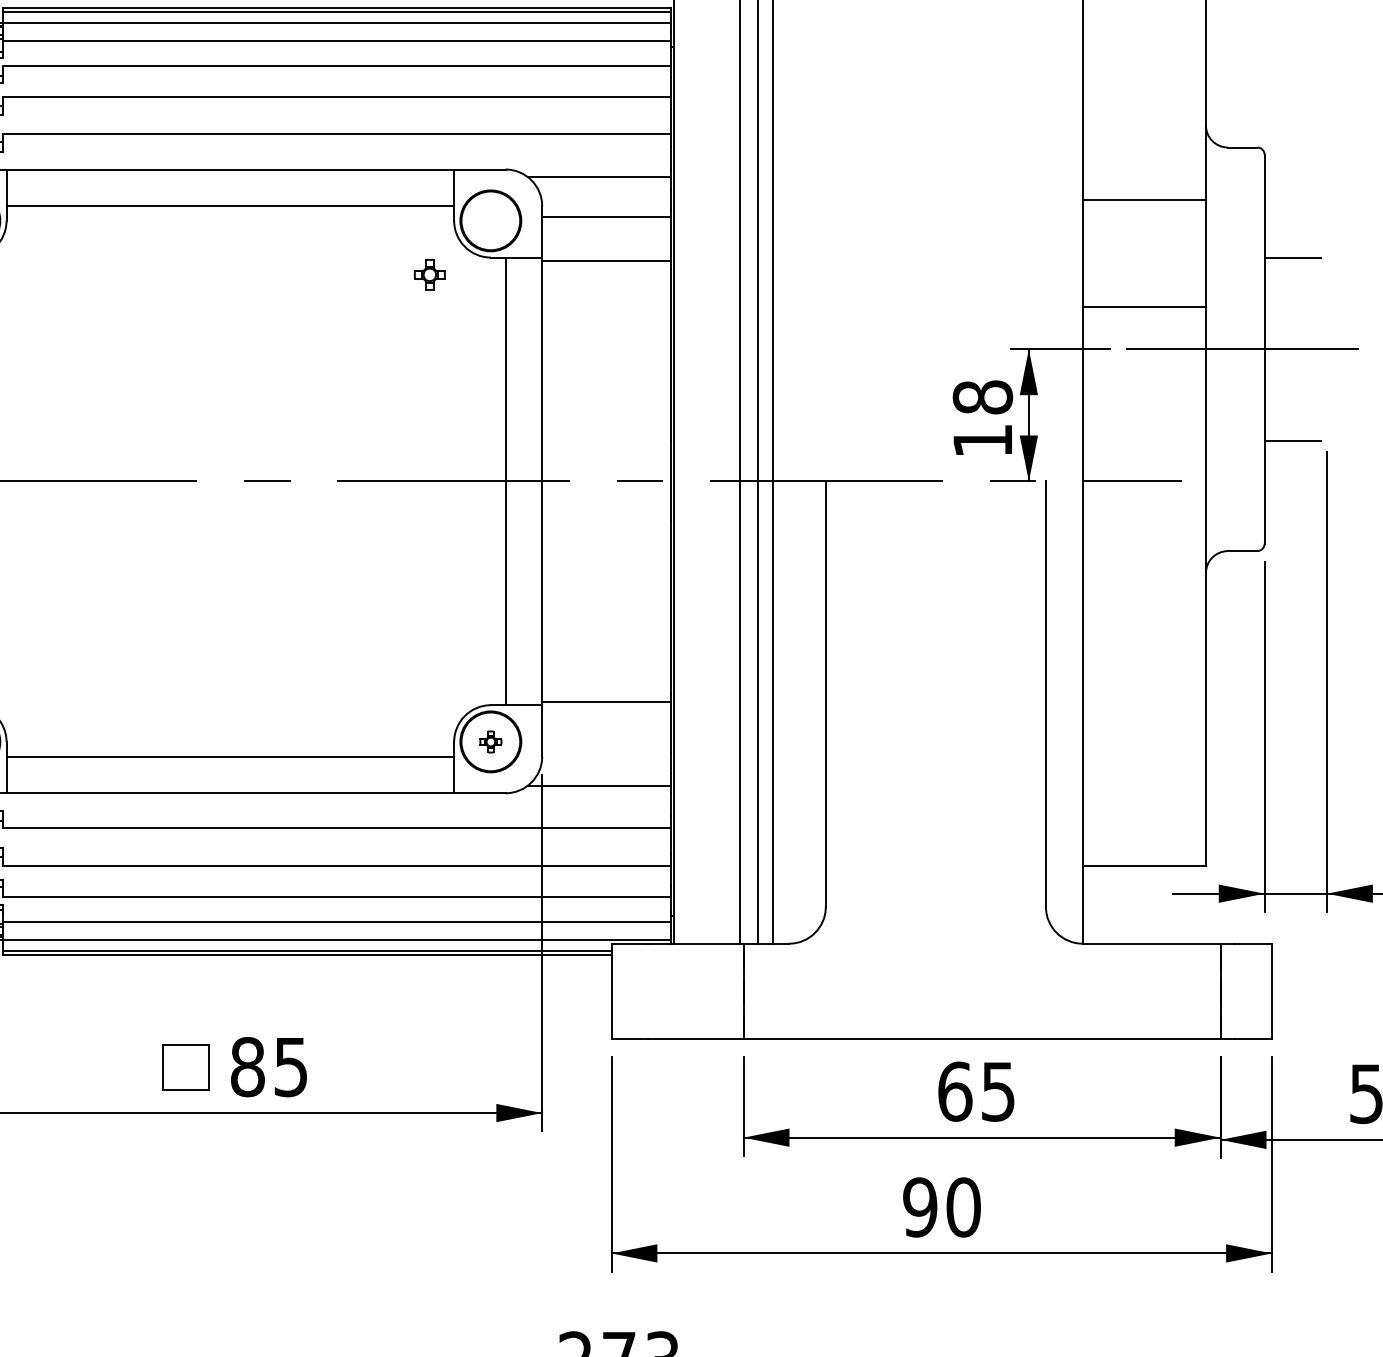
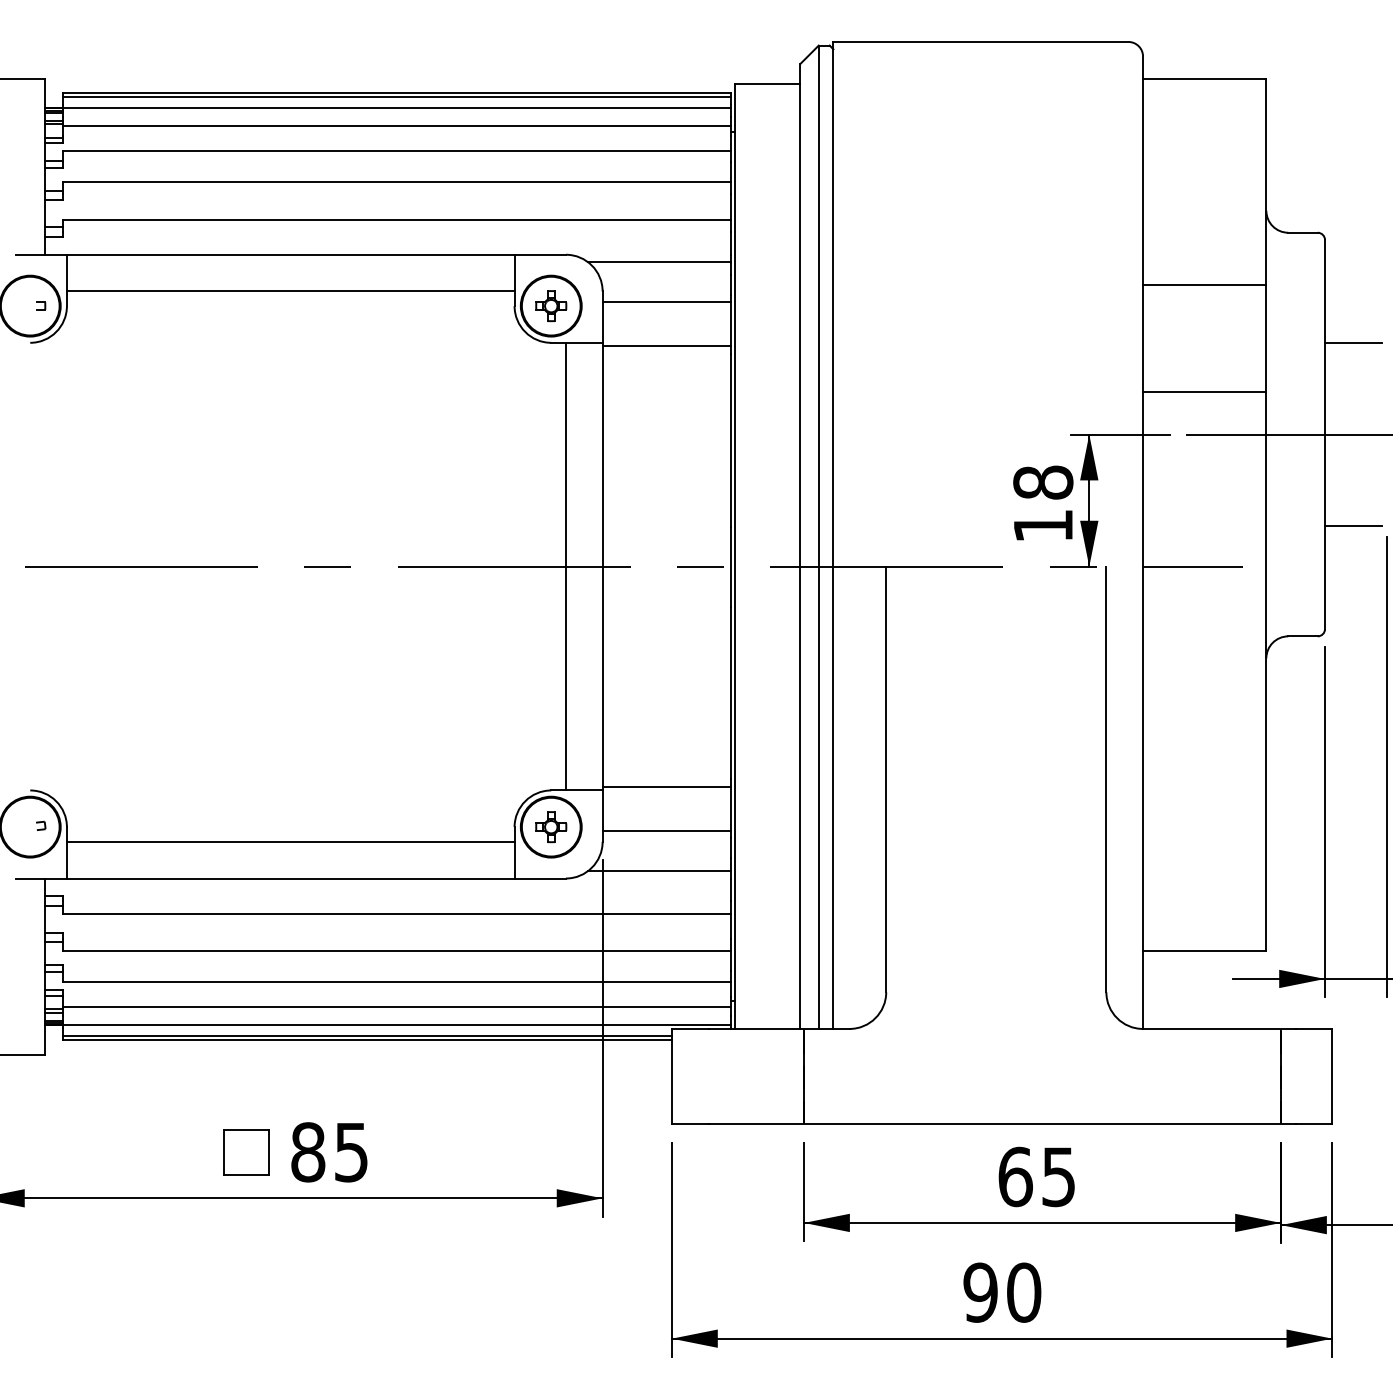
part: (430, 275) -> (551, 306), moved
part: (491, 742) -> (551, 827), size x1.43
line: (606, 745) -> (666, 830), added

